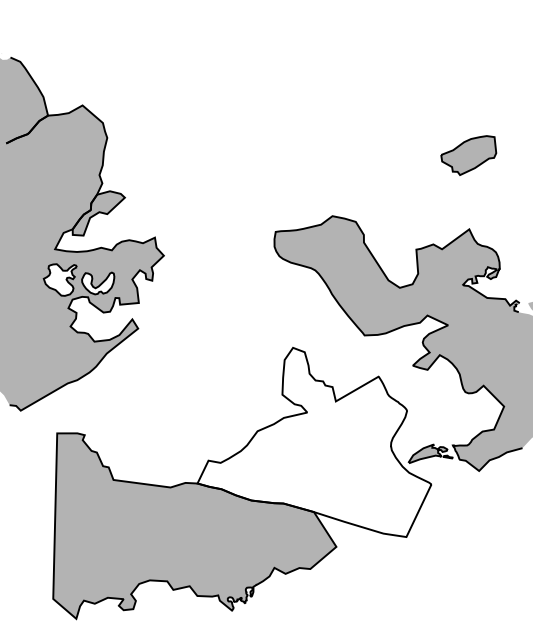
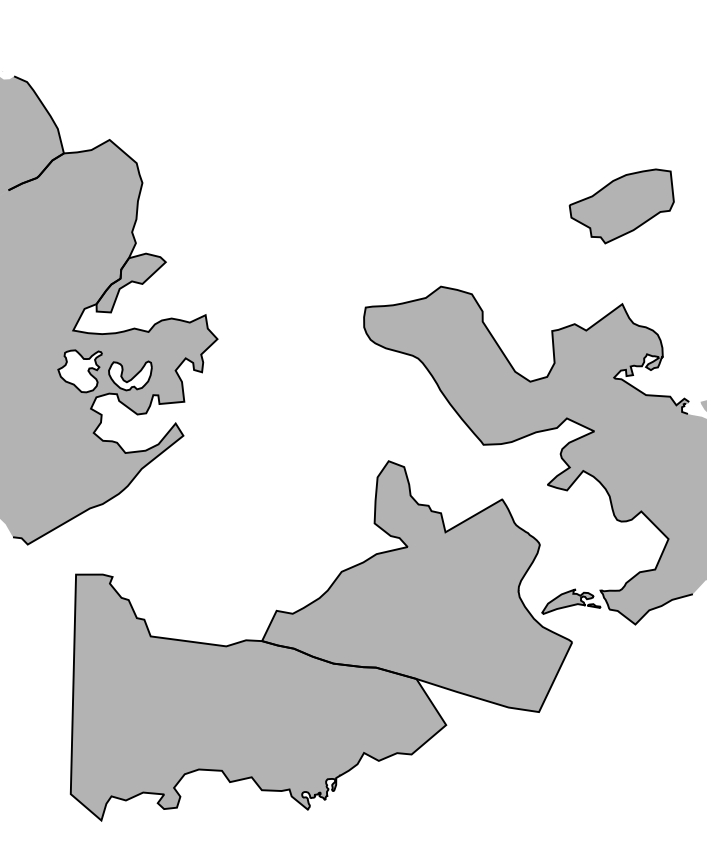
part: (468, 155) -> (621, 206), size x1.43
fill: (314, 442) -> (417, 586), added

